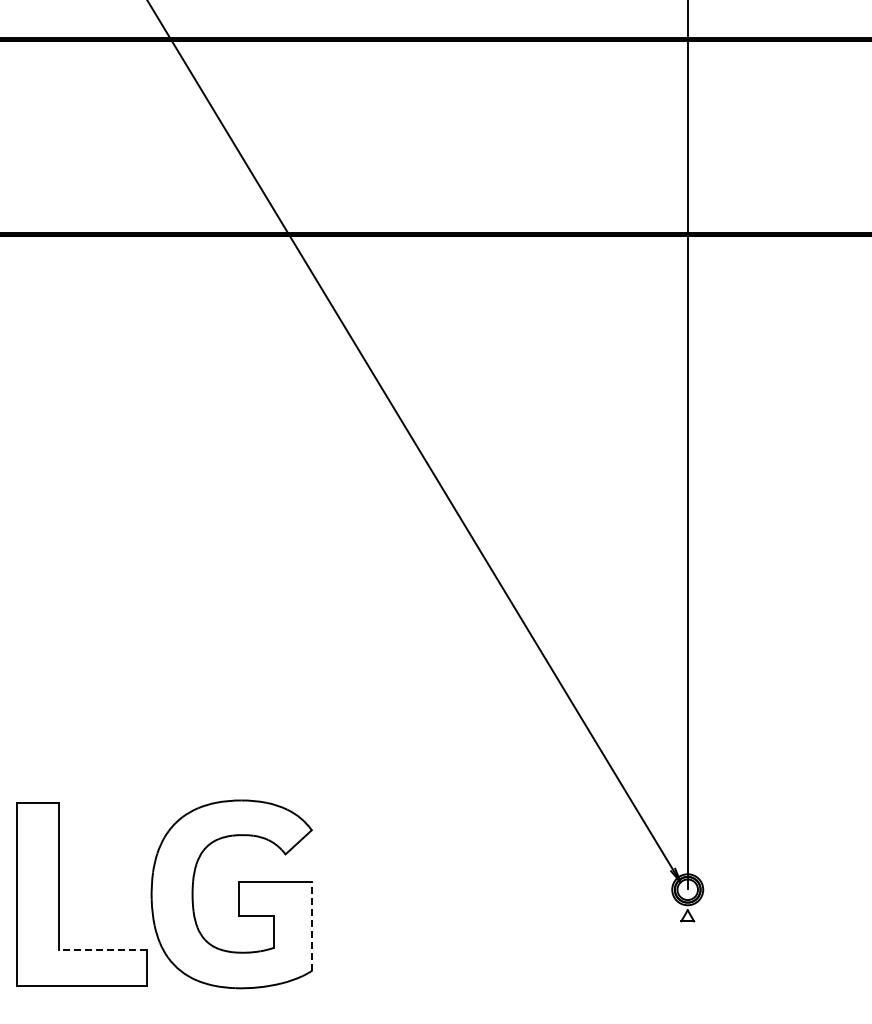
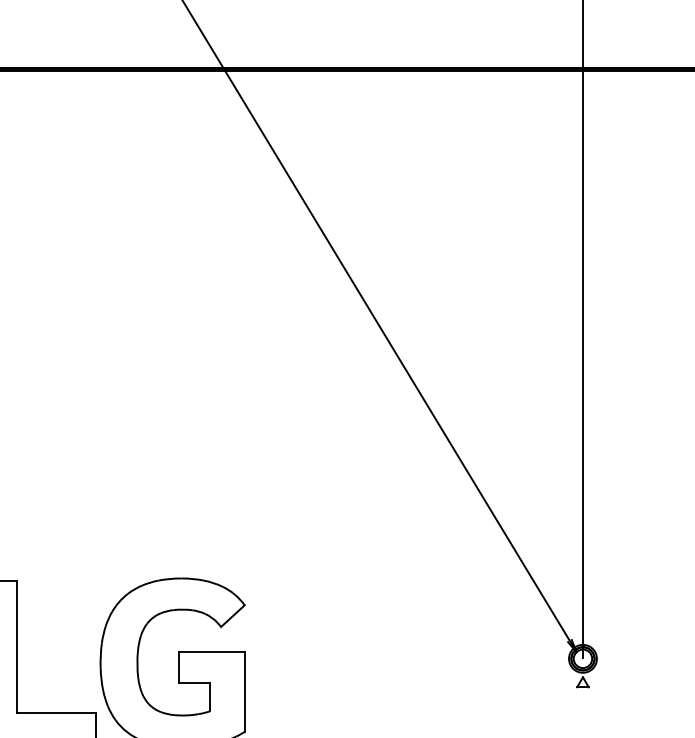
line: (312, 925) -> (245, 690), dashed -> solid
line: (102, 950) -> (56, 713), dashed -> solid

